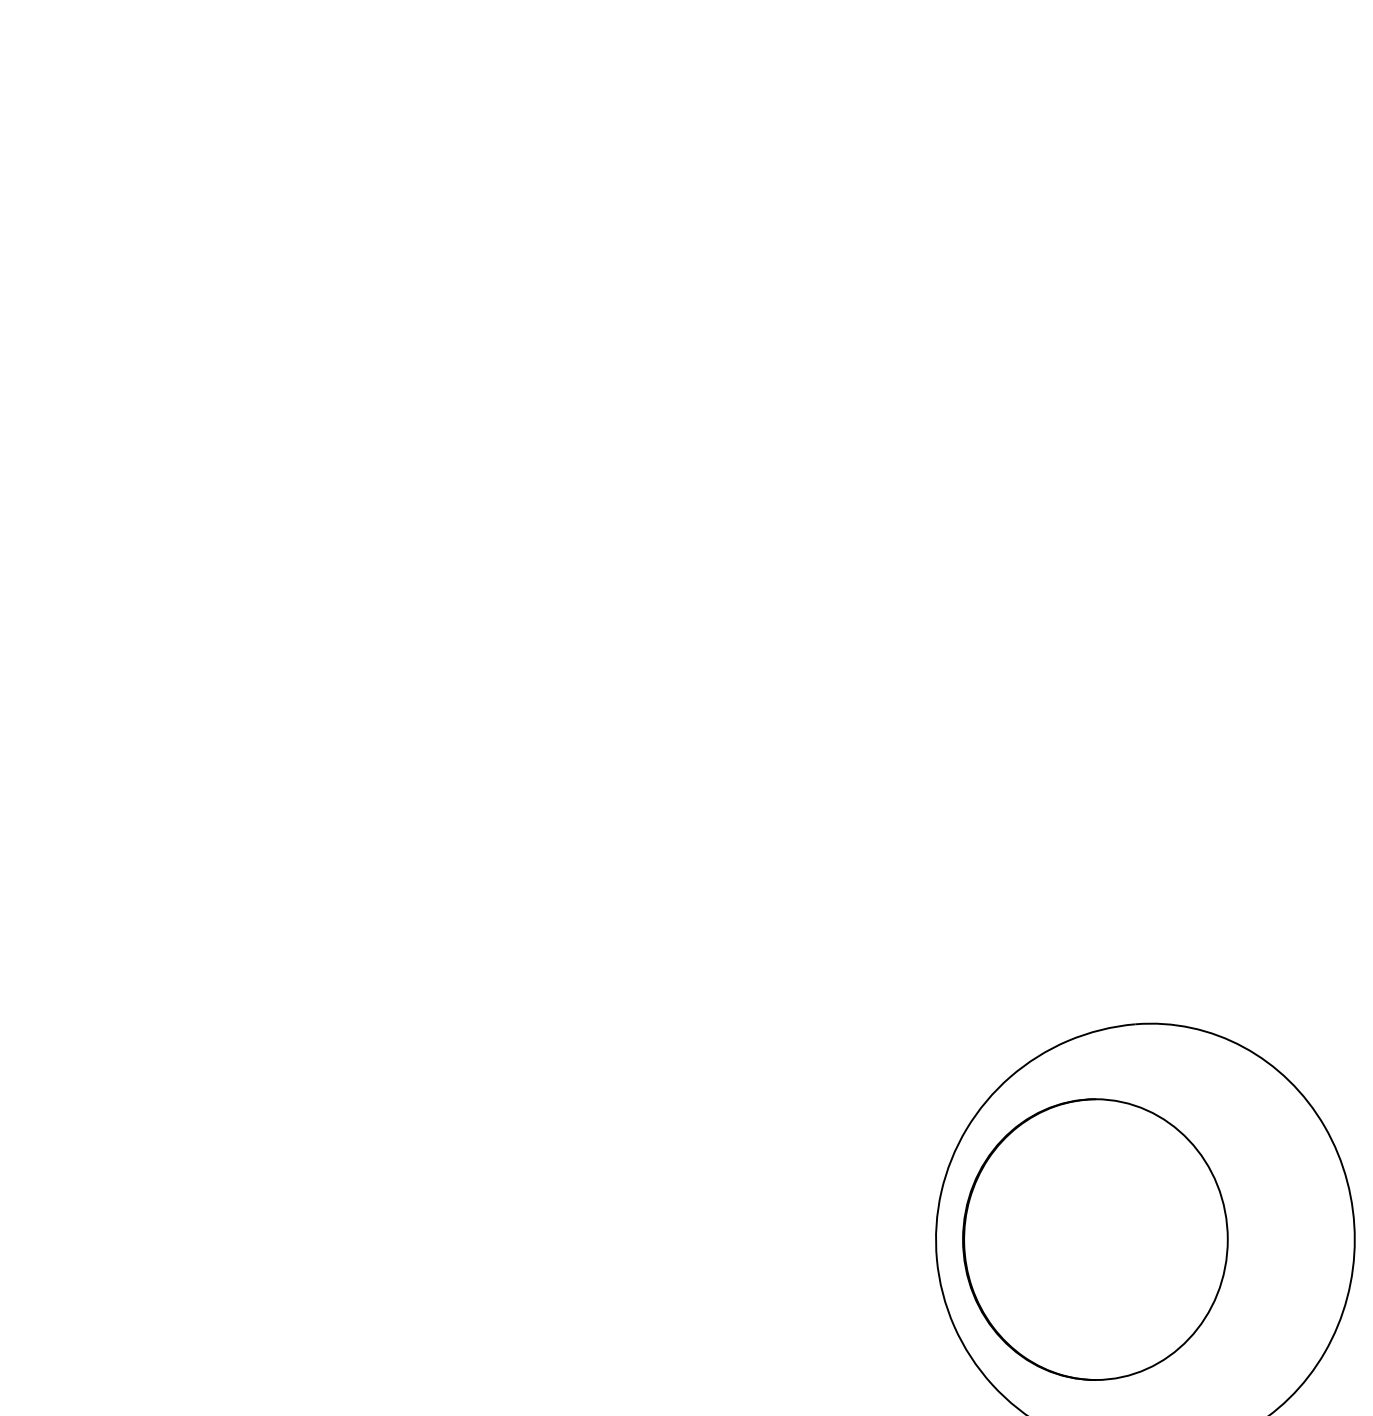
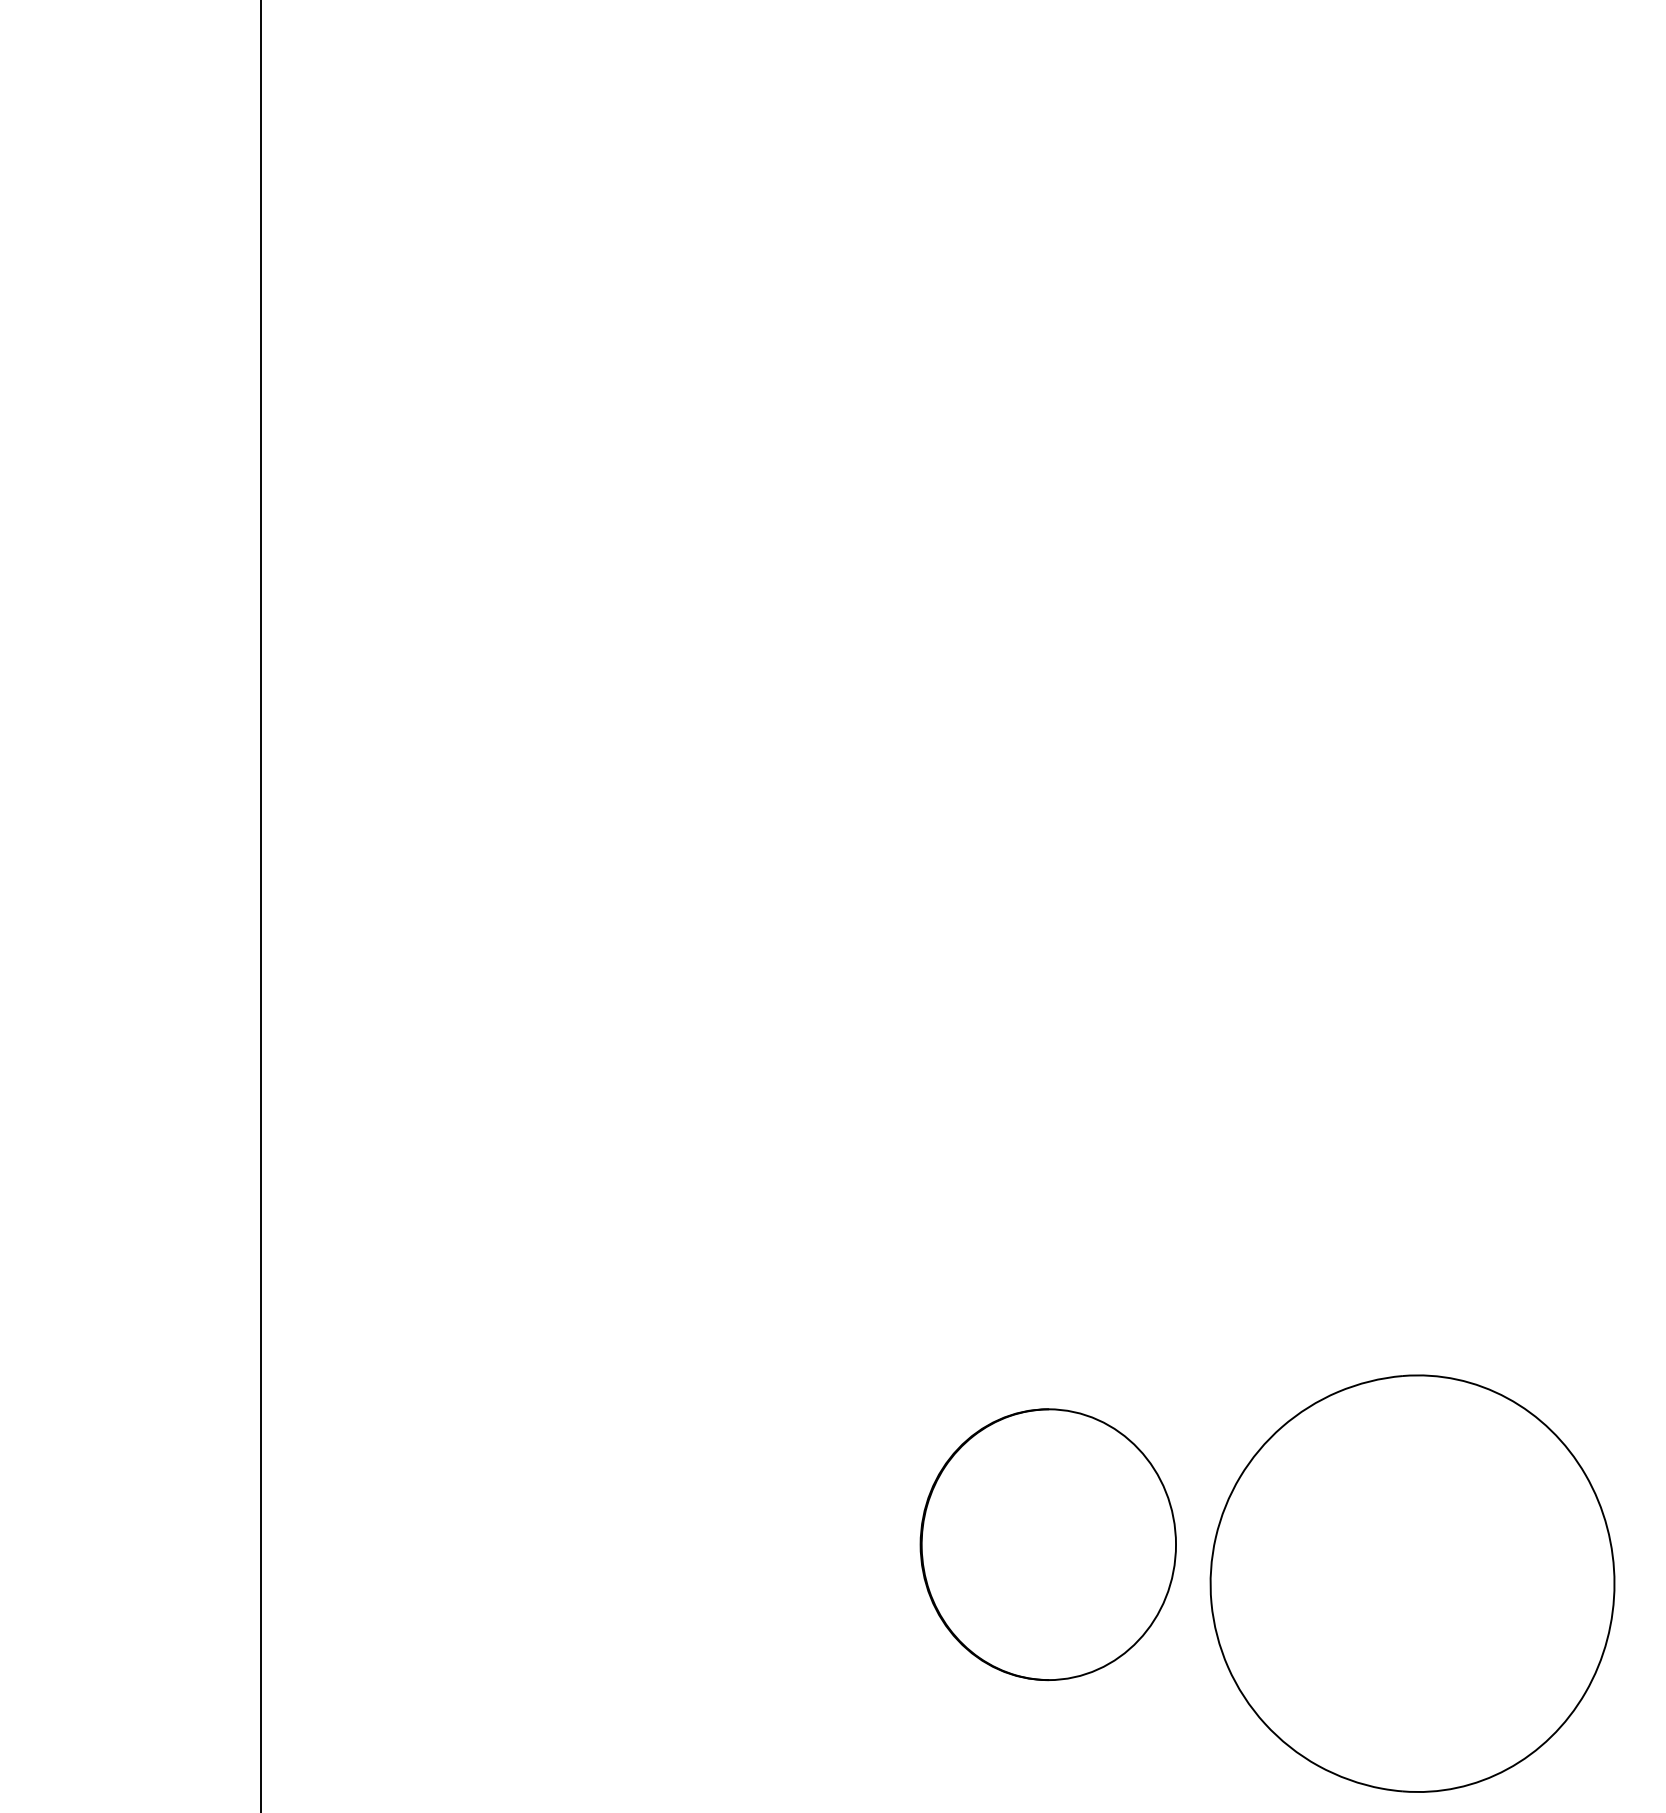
part: (1094, 1239) -> (1047, 1544), moved

